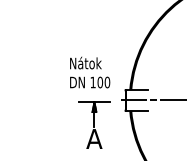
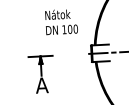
text: (90, 72) -> (61, 21), moved
part: (94, 124) -> (41, 73), moved

